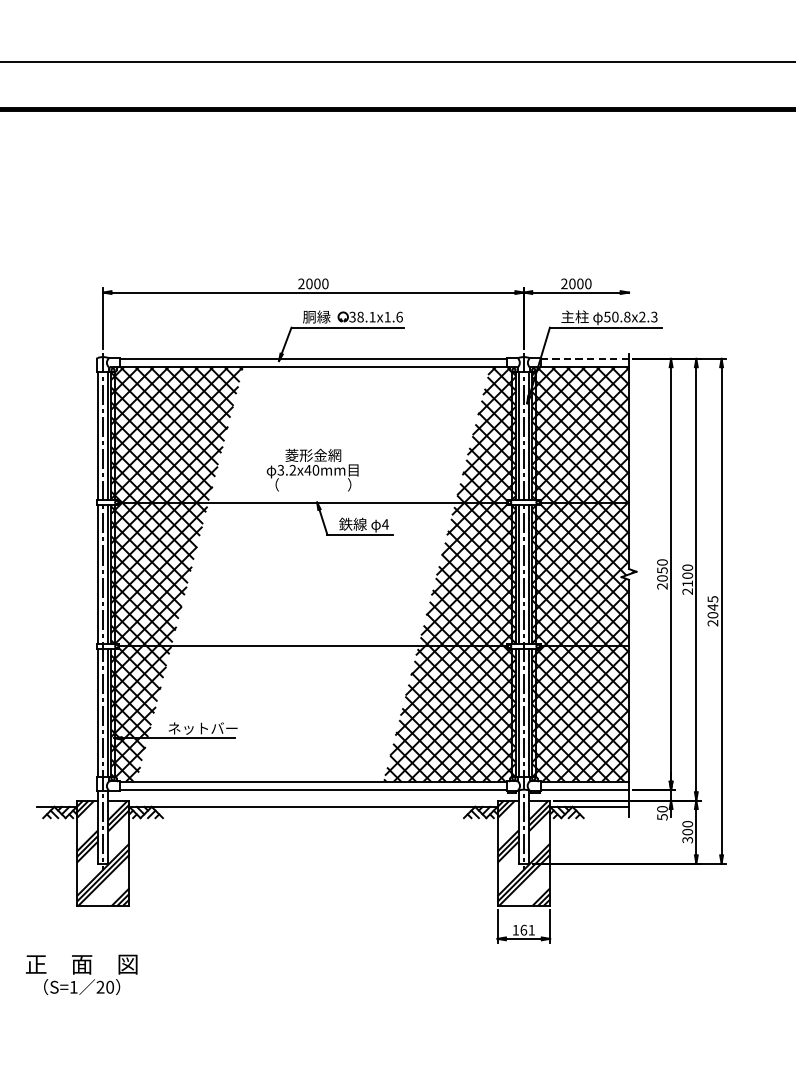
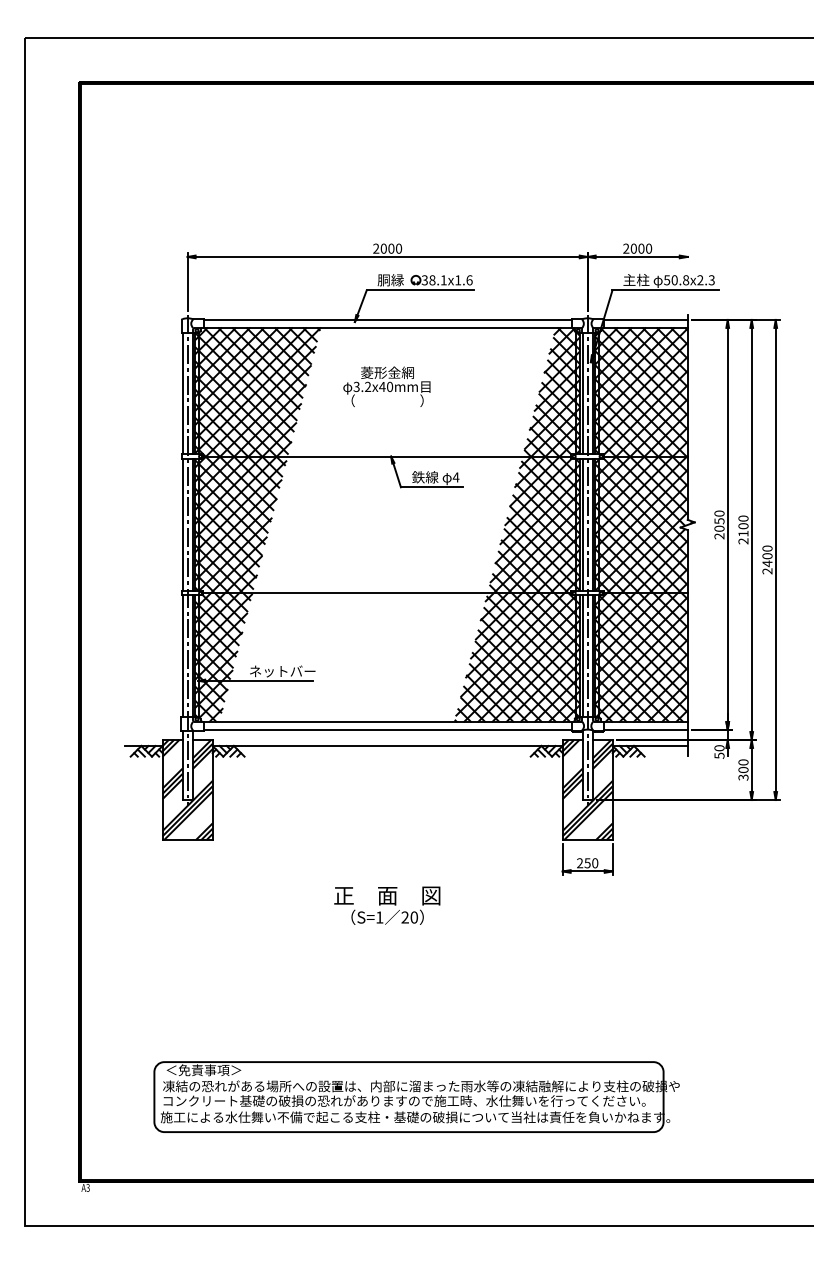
line: (585, 358) -> (646, 319), dashed -> solid
text: (312, 469) -> (386, 386), moved
text: (712, 607) -> (767, 556), 2045 -> 2400
text: (523, 930) -> (587, 863), 161 -> 250
text: (81, 974) -> (387, 905), moved

